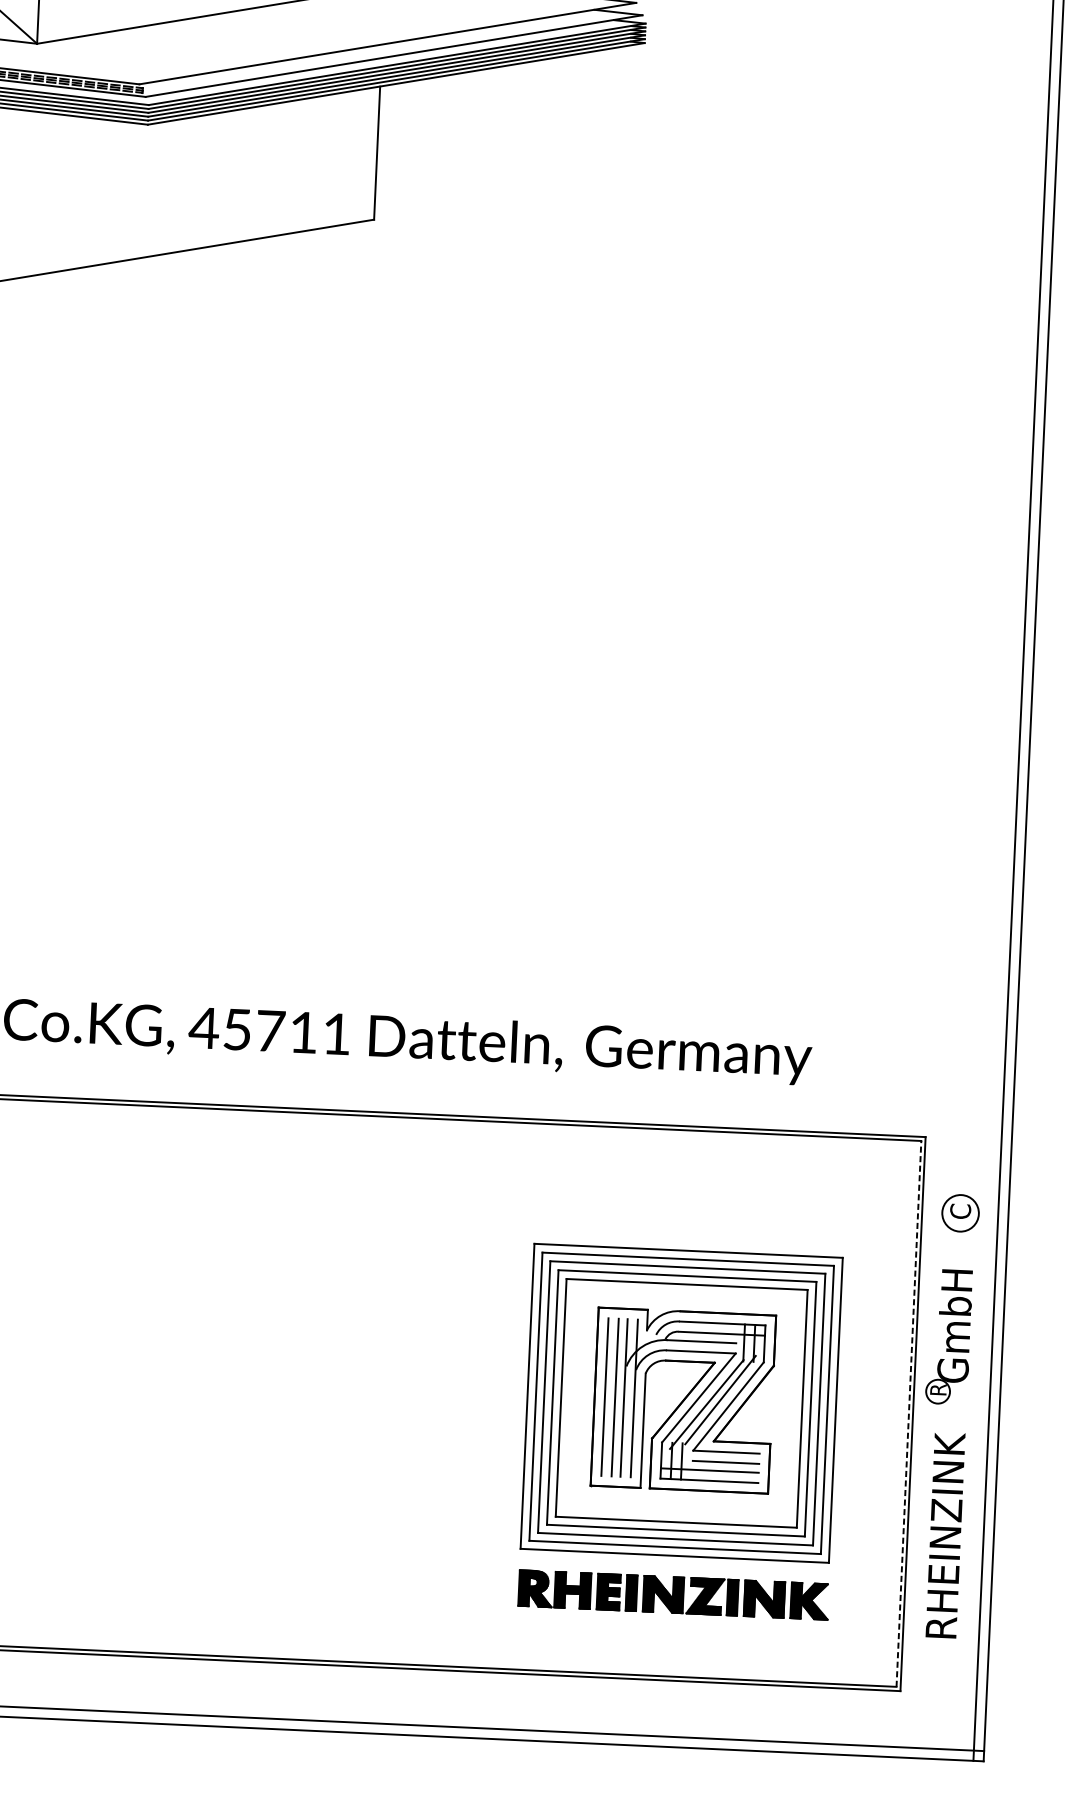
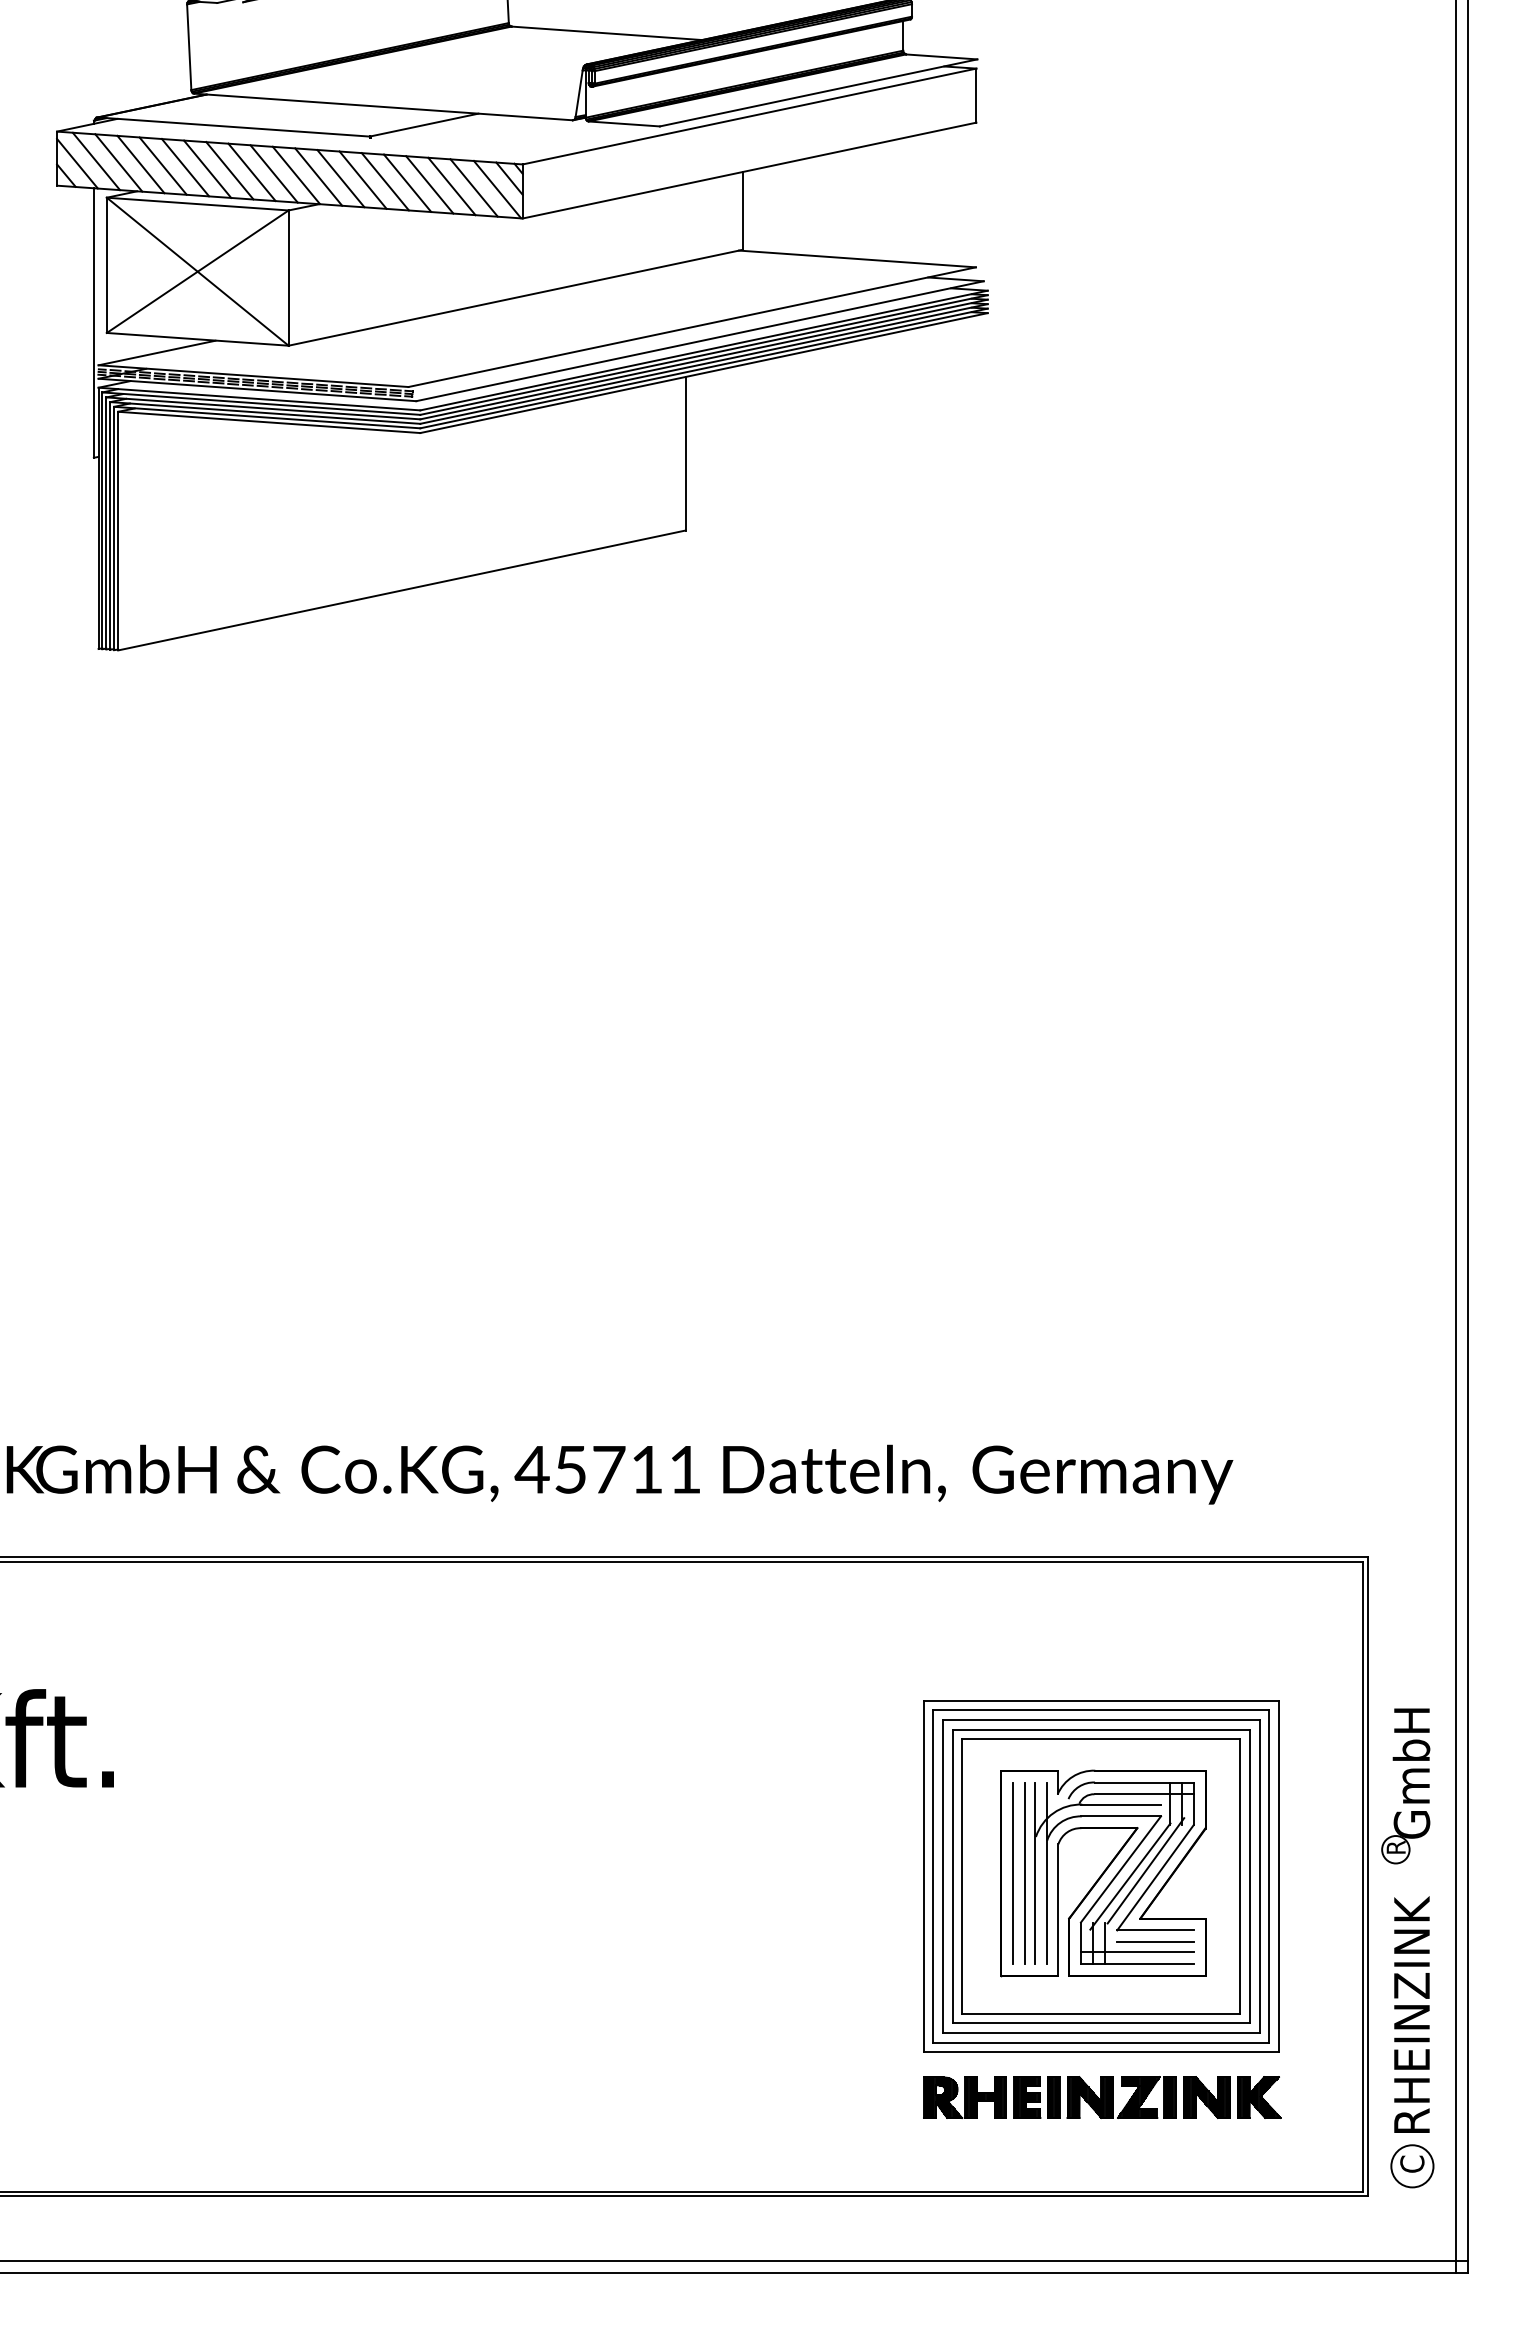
part: (960, 1213) -> (1412, 2166), moved
line: (908, 1413) -> (1363, 1876), dashed -> solid

